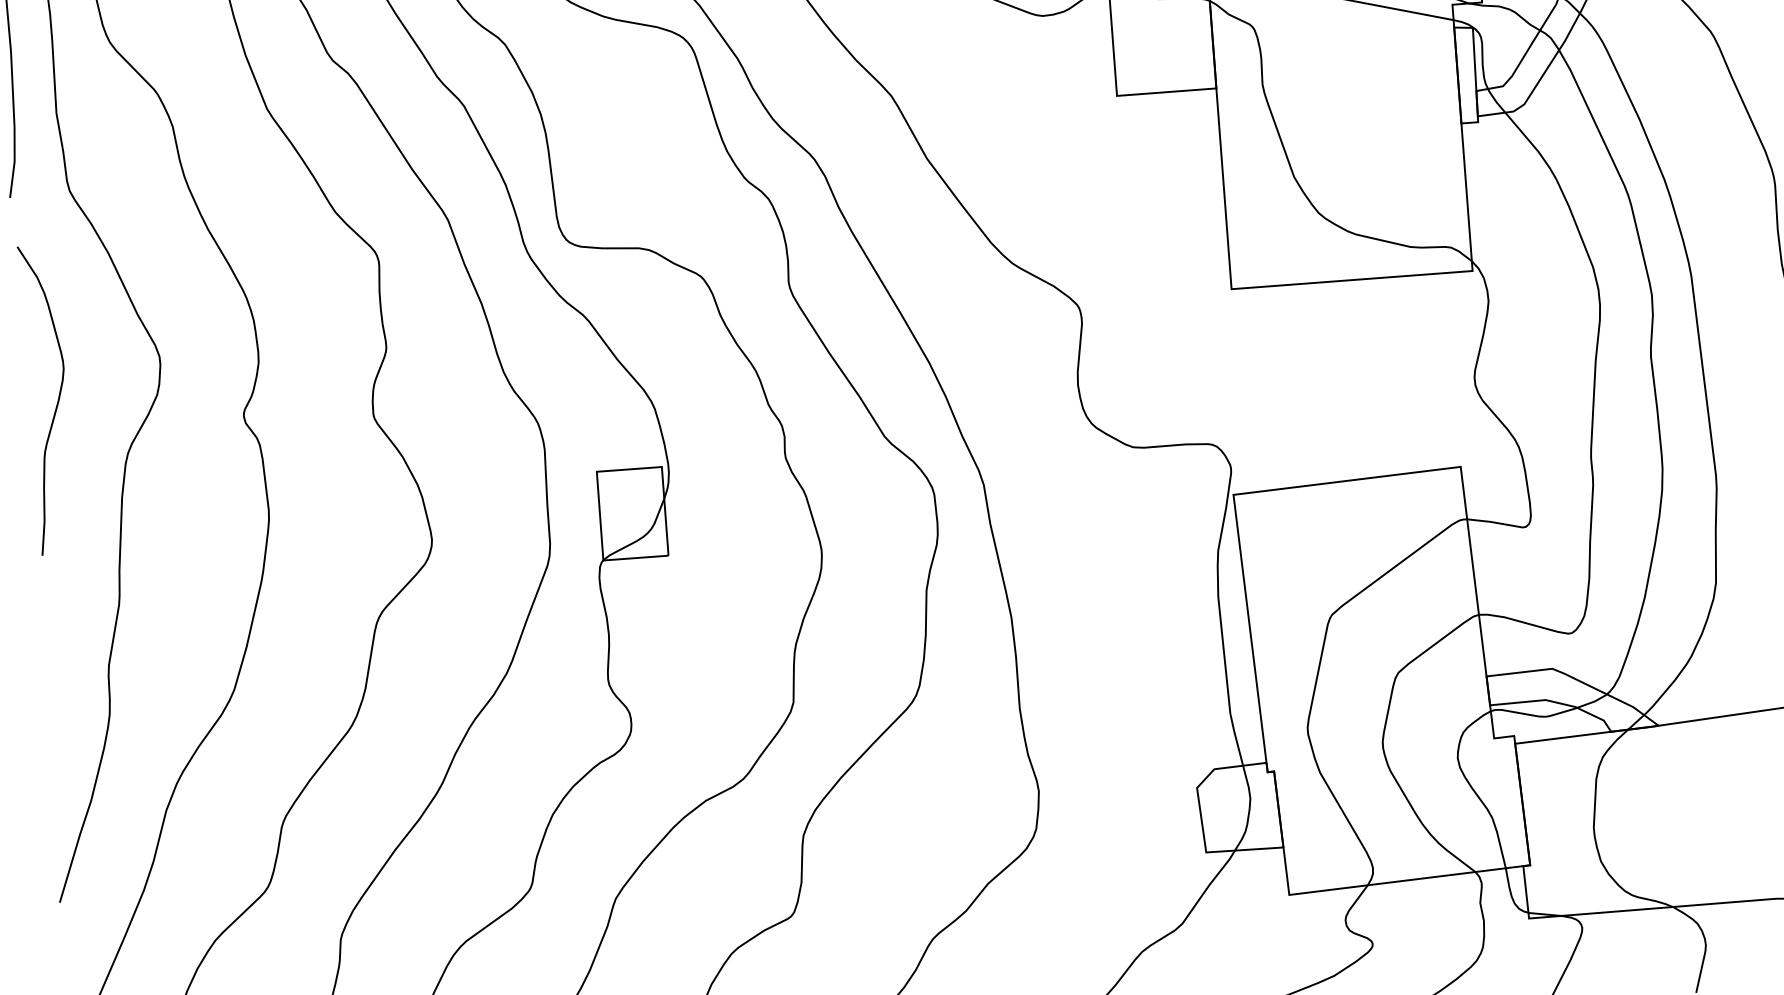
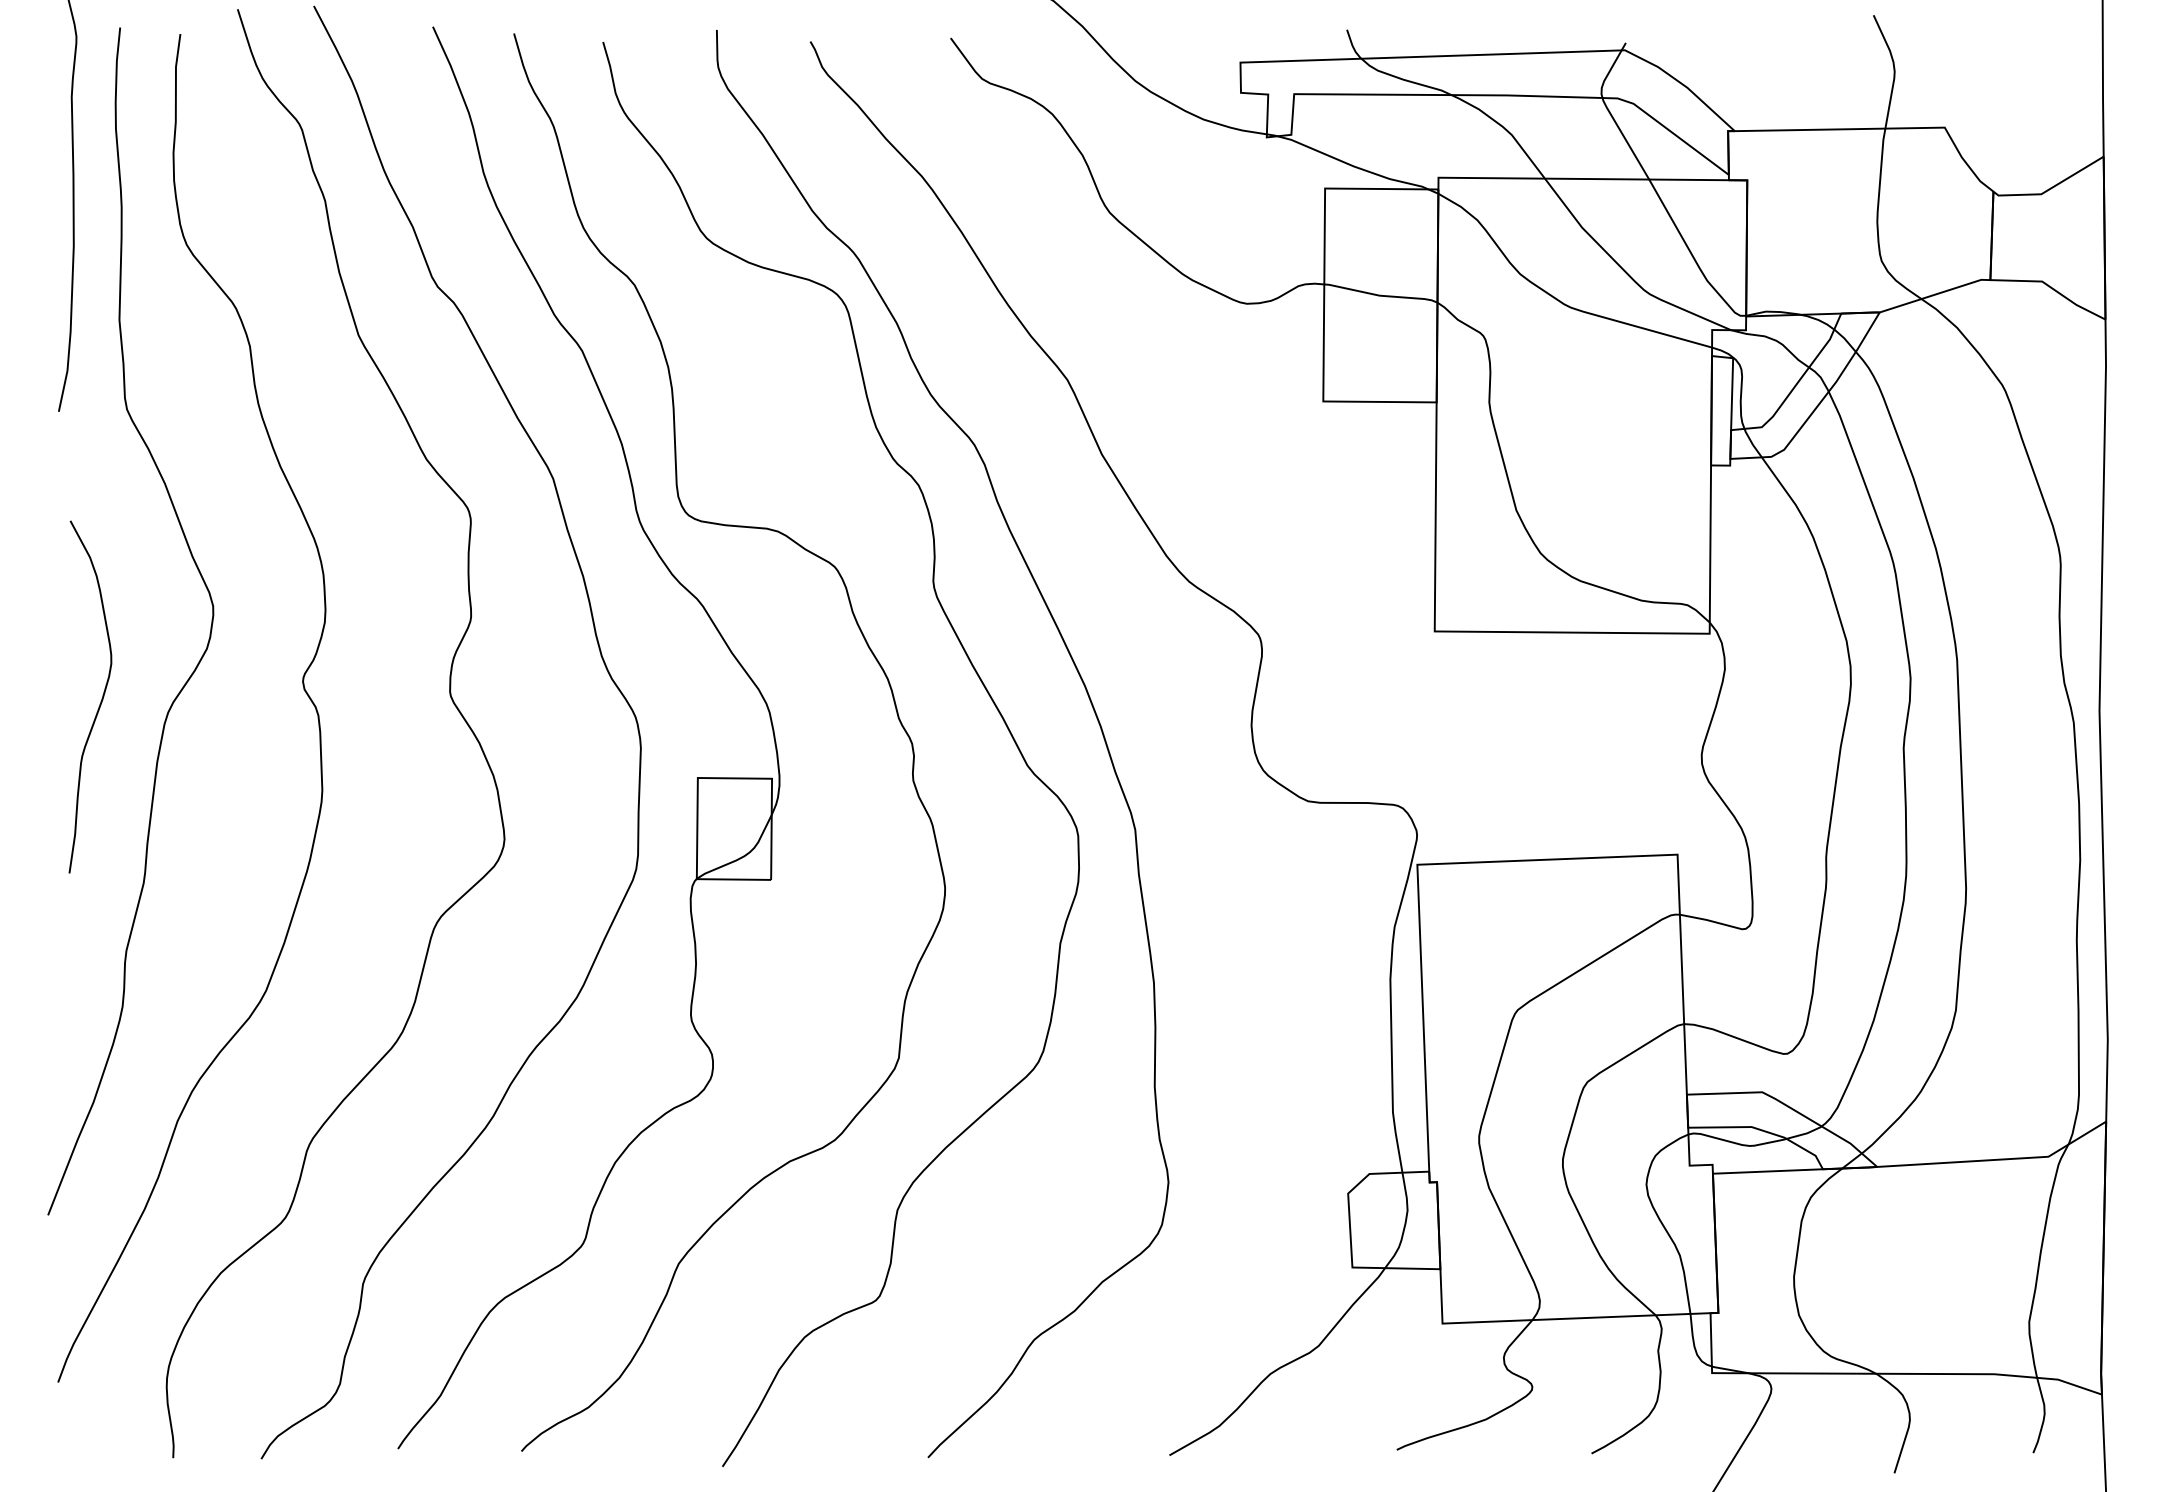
curve: (57, 400) -> (101, 698), moved

